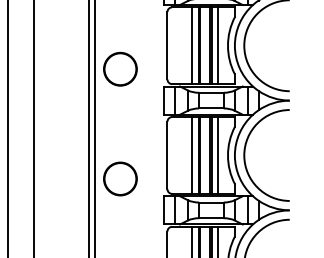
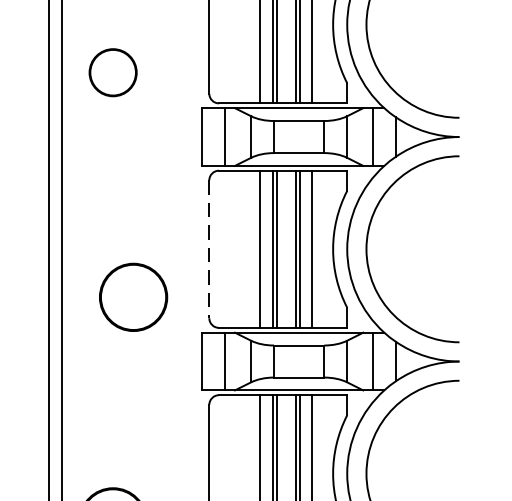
part: (120, 68) -> (113, 71), size x0.7
line: (167, 155) -> (209, 249), solid -> dashed
part: (120, 178) -> (133, 296), moved

